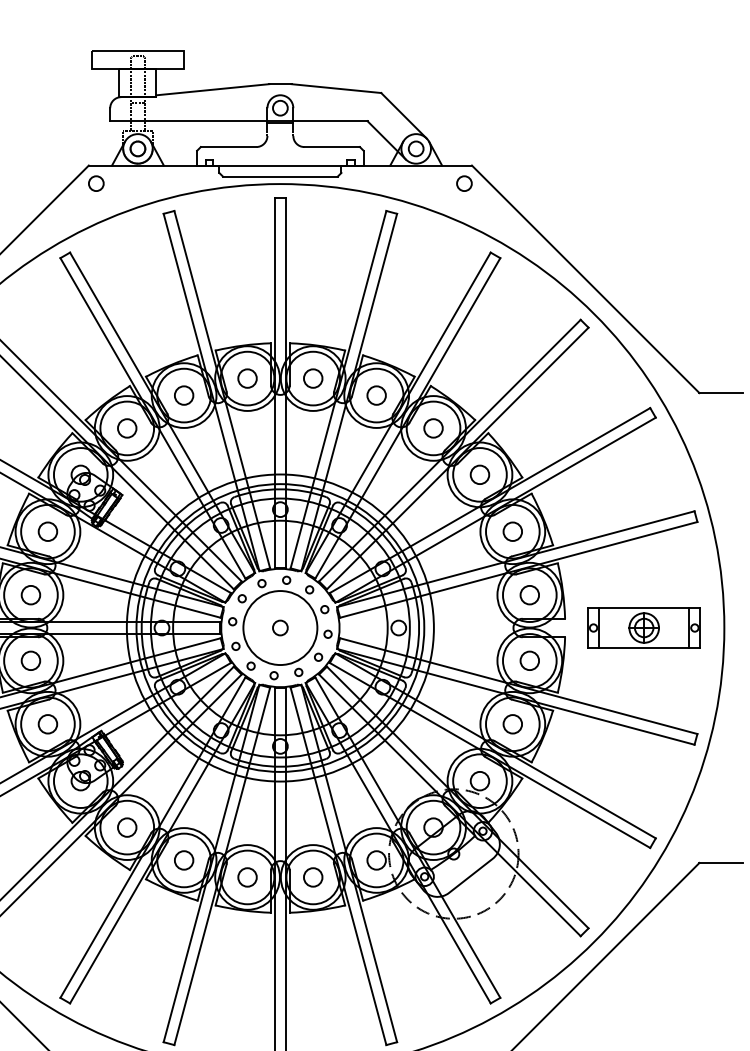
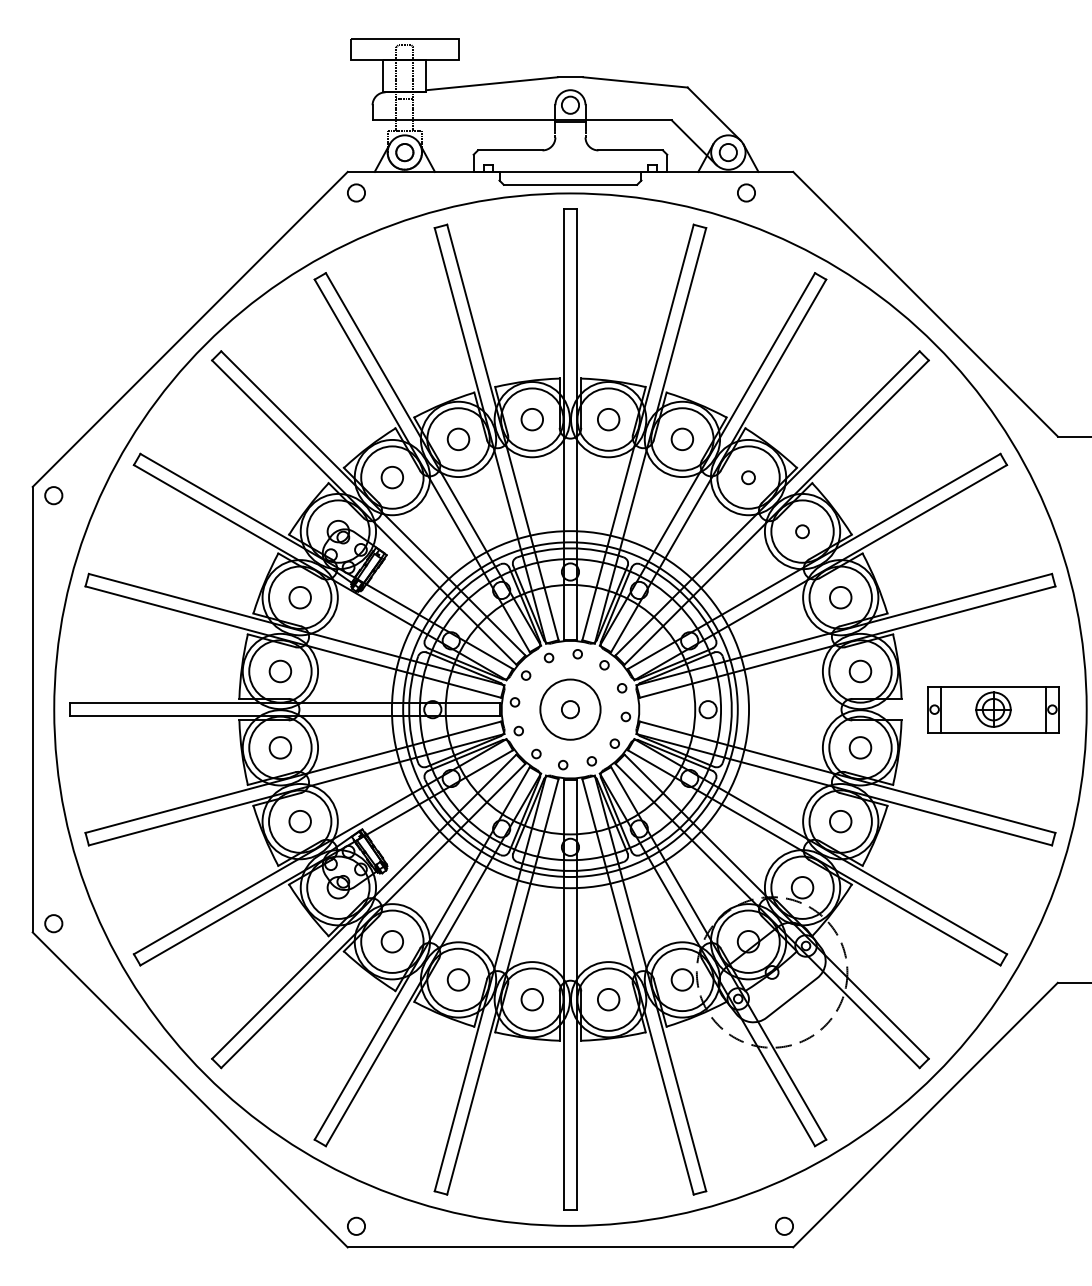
circle: (464, 183) -> (746, 192), moved
circle: (433, 428) -> (748, 477), size x0.6
circle: (479, 474) -> (802, 531), size x0.6
circle: (280, 627) -> (570, 709), size x0.7

